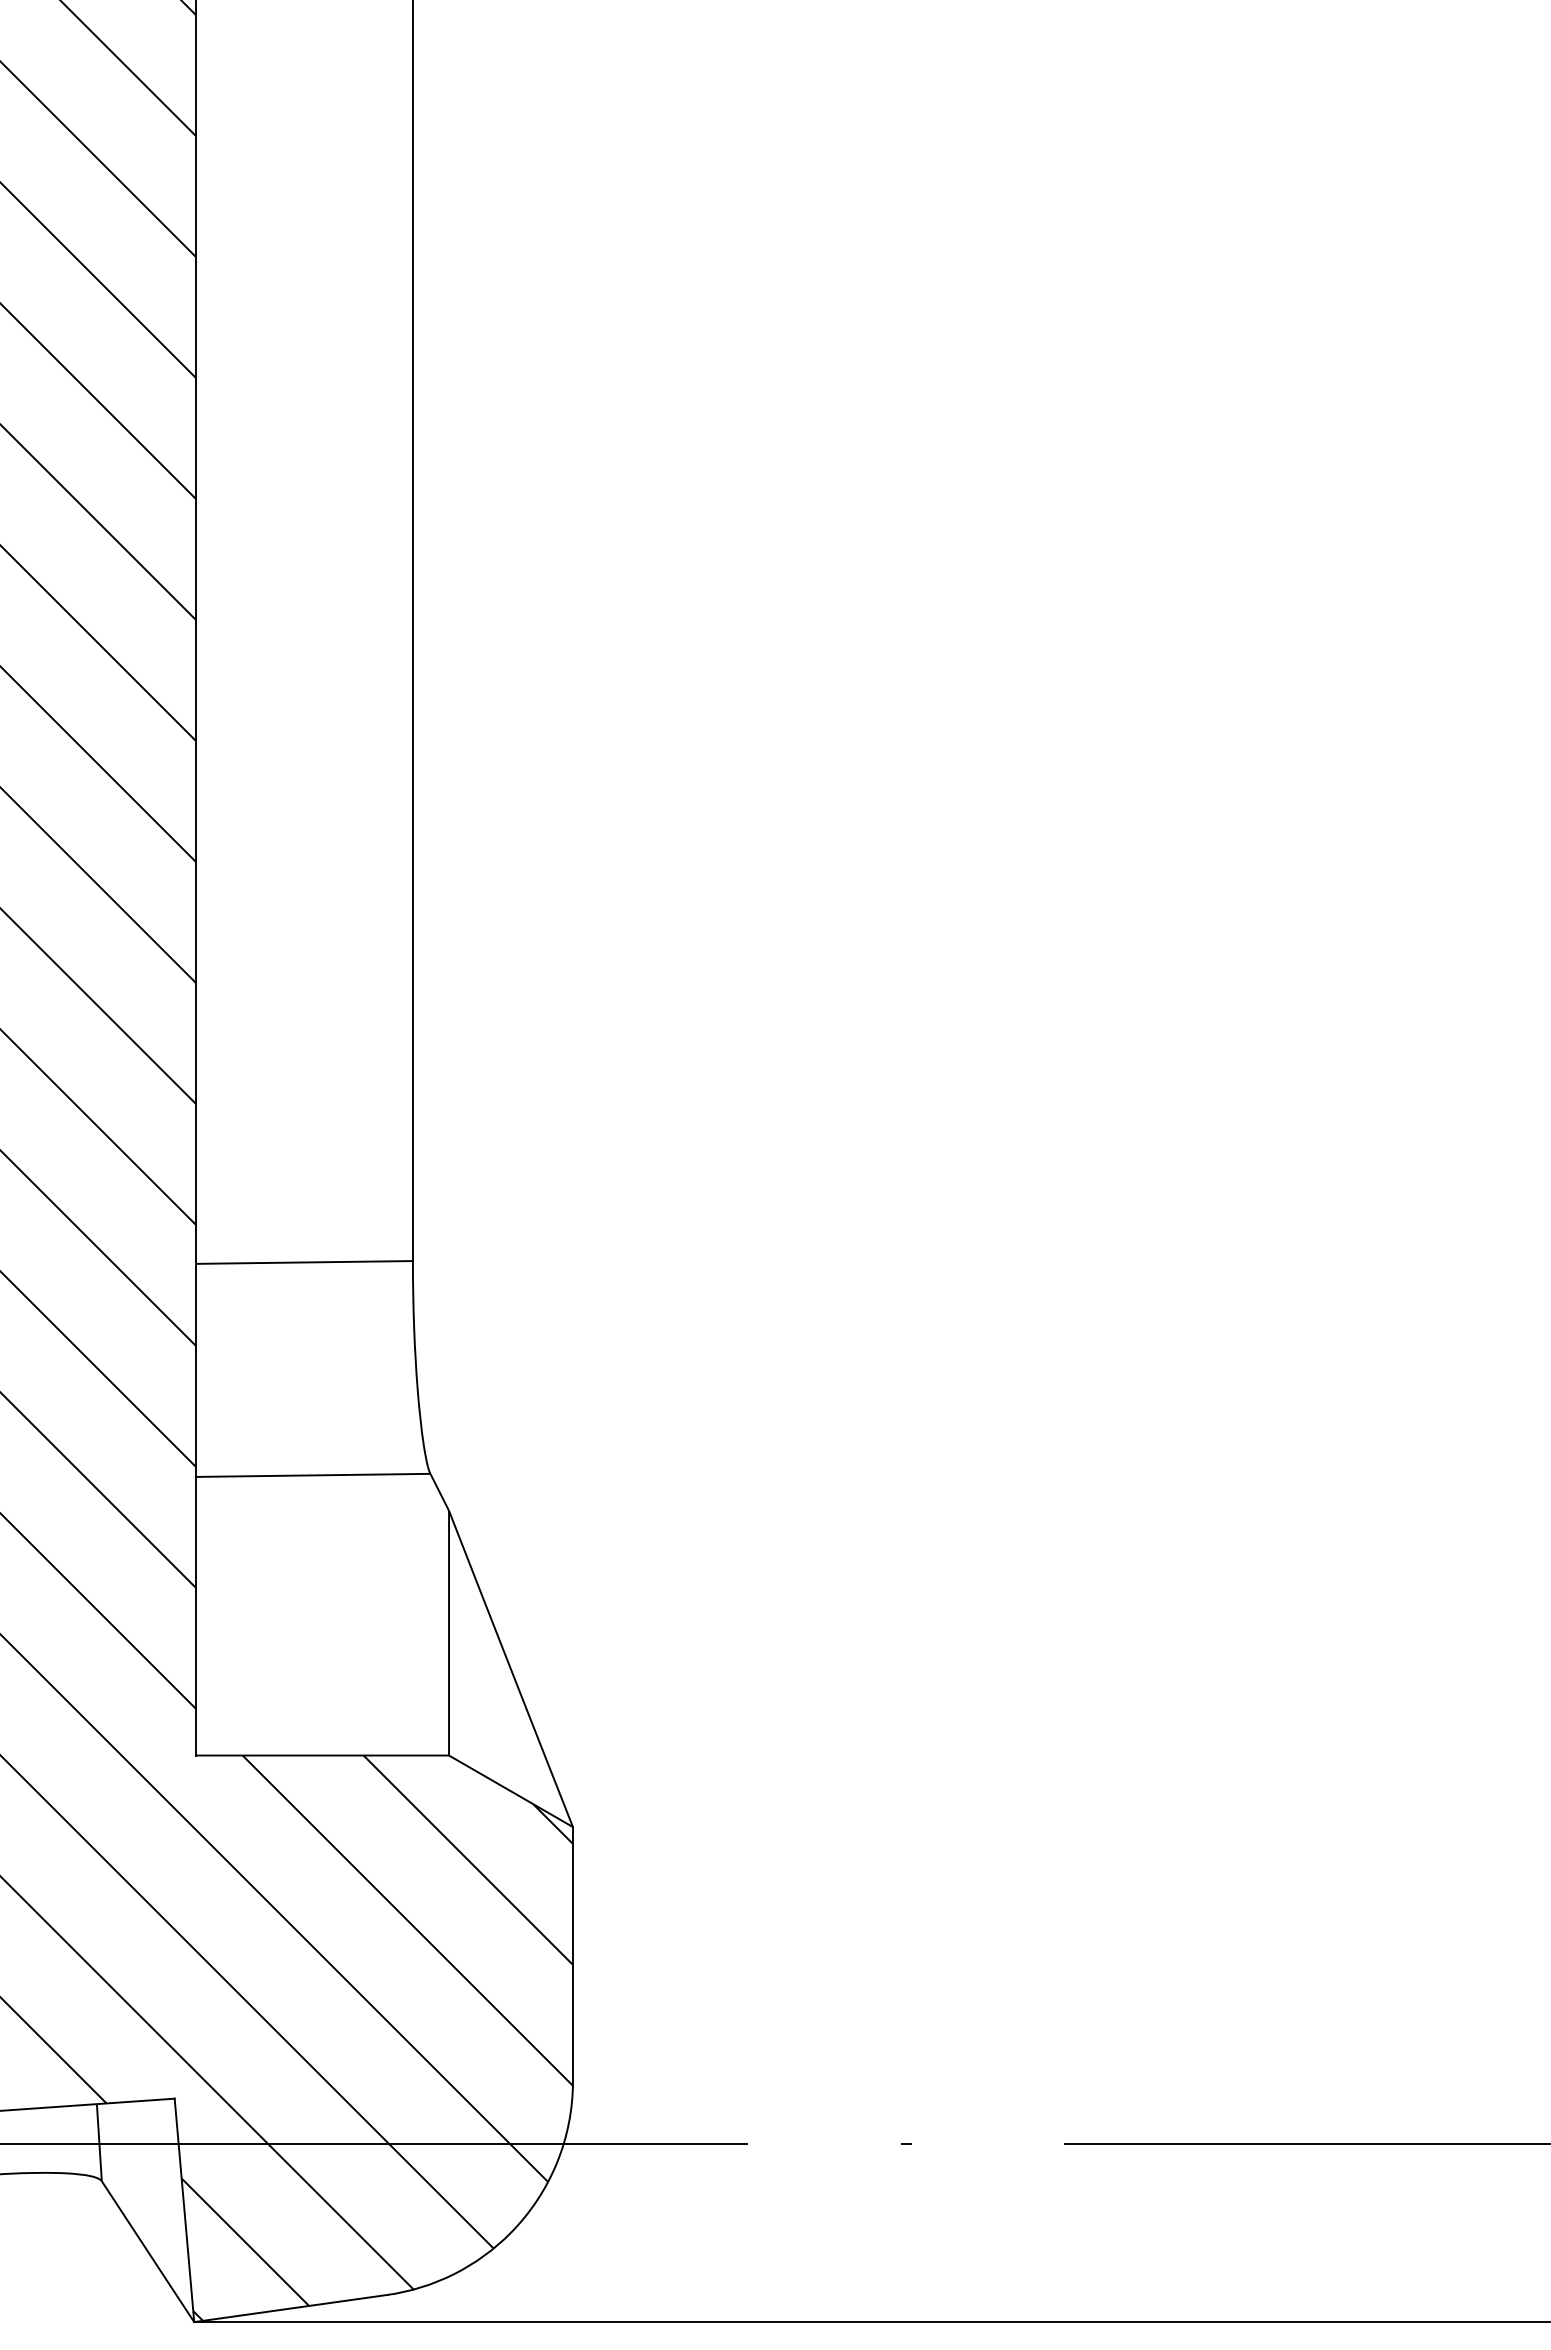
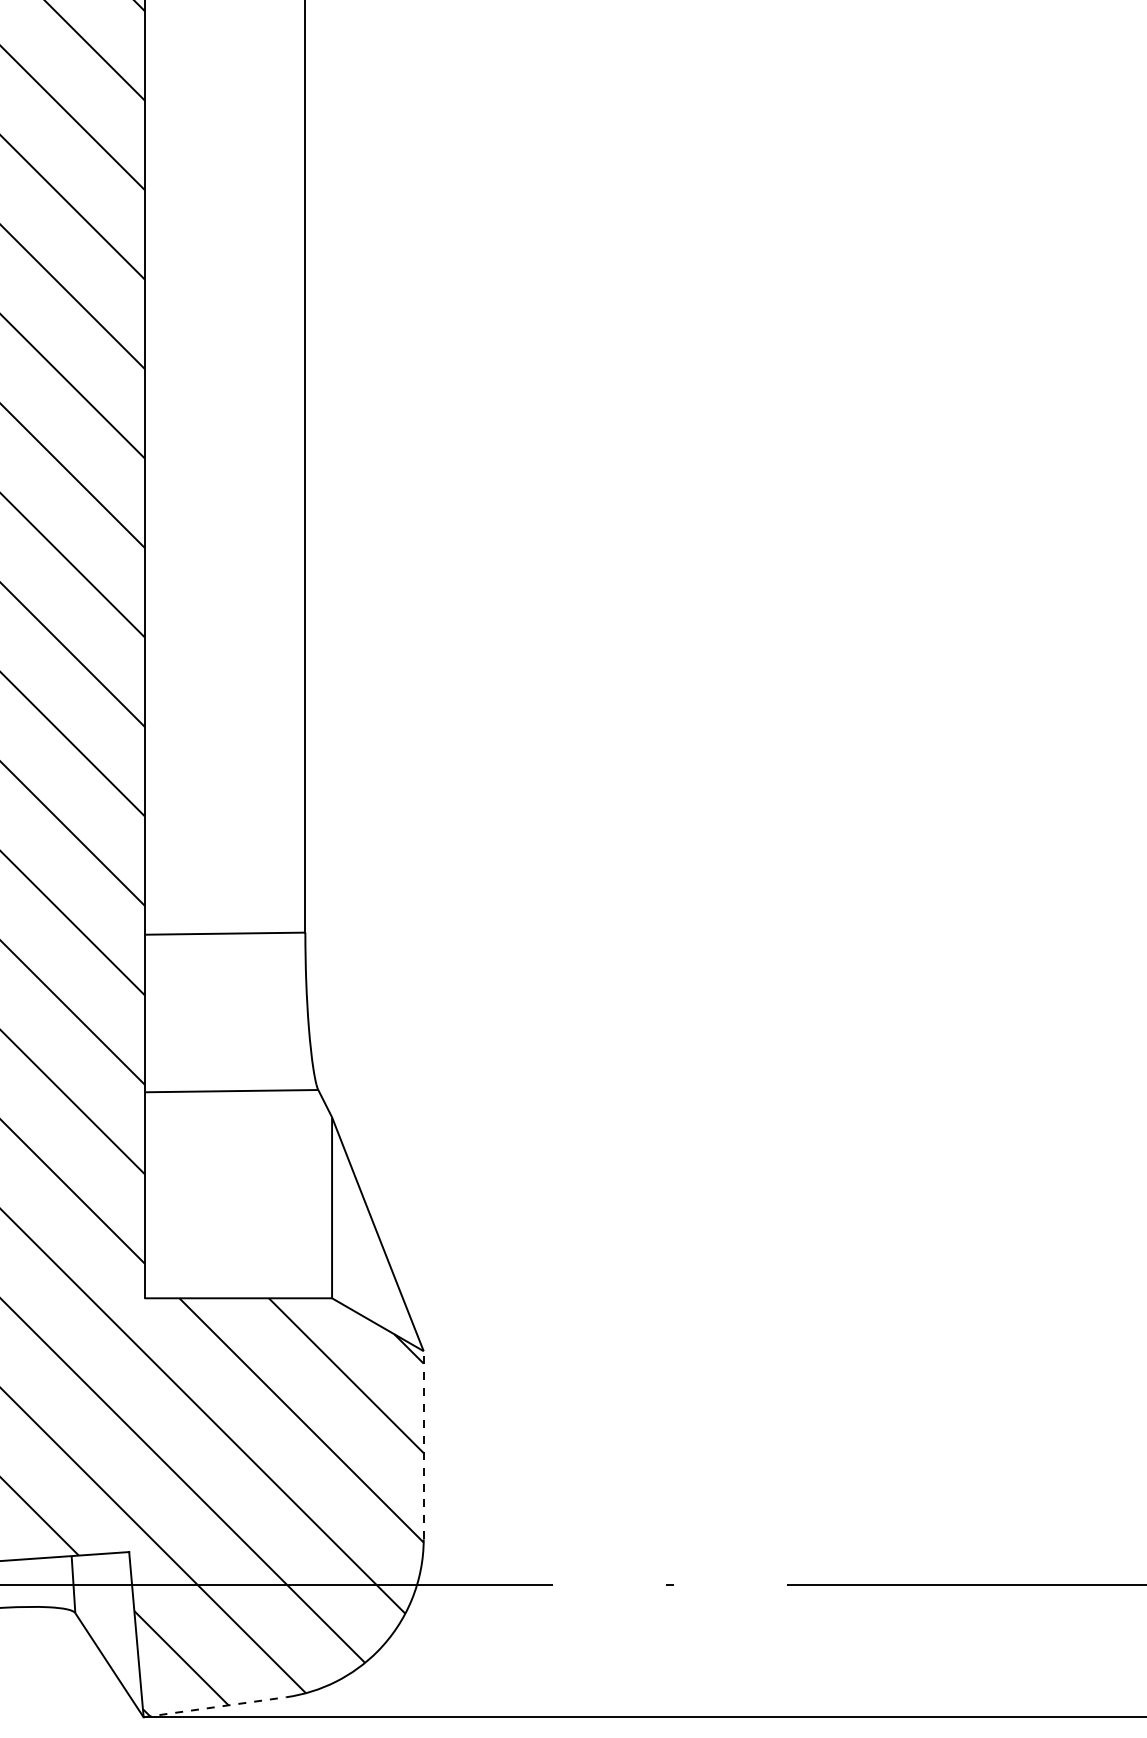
line: (572, 1953) -> (423, 1444), solid -> dashed
line: (290, 2308) -> (214, 1707), solid -> dashed

